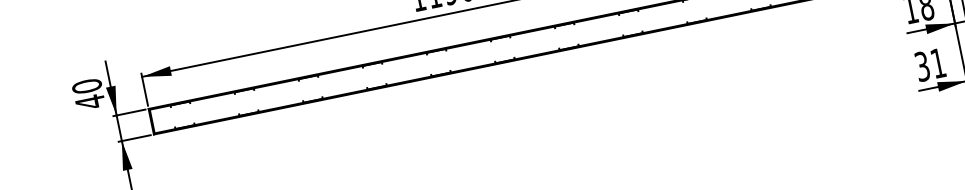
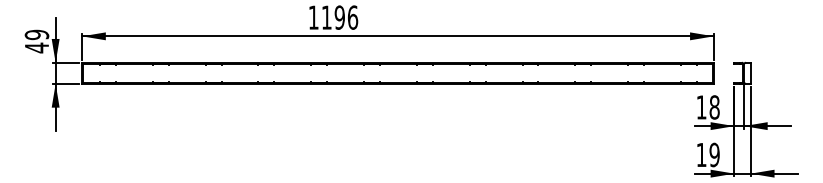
text: (929, 64) -> (707, 154), 31 -> 19
text: (87, 85) -> (37, 34), 40 -> 49

